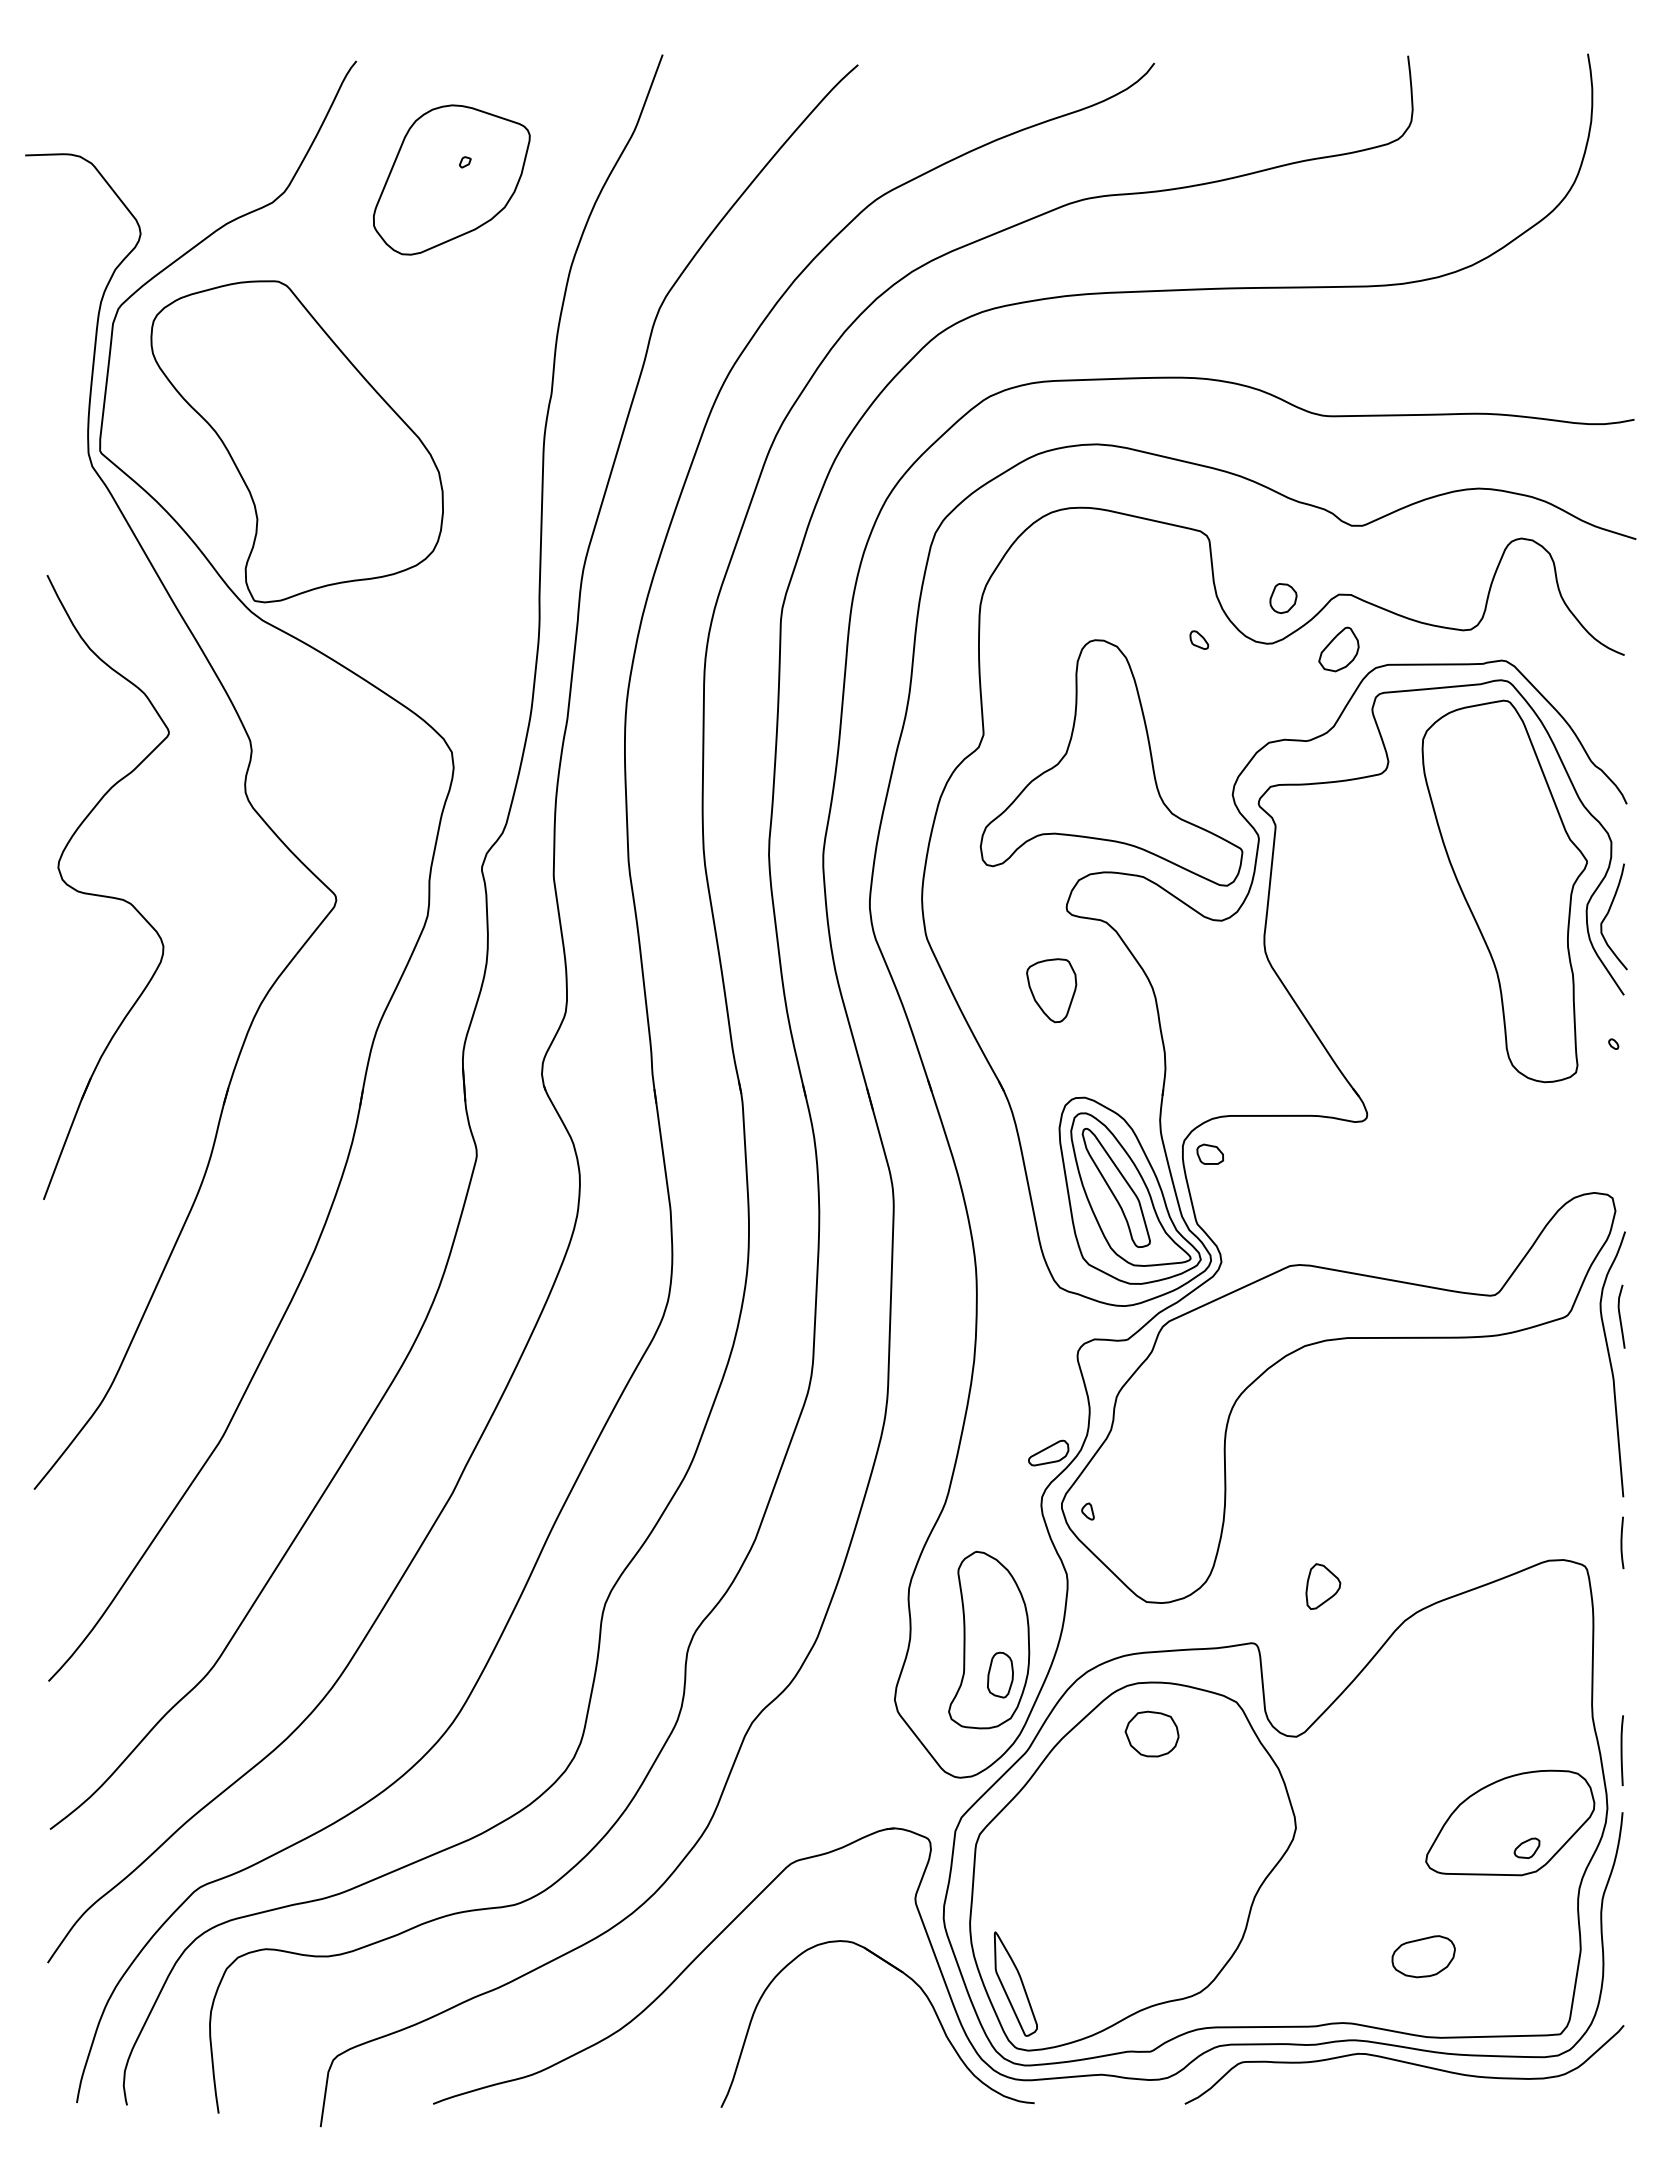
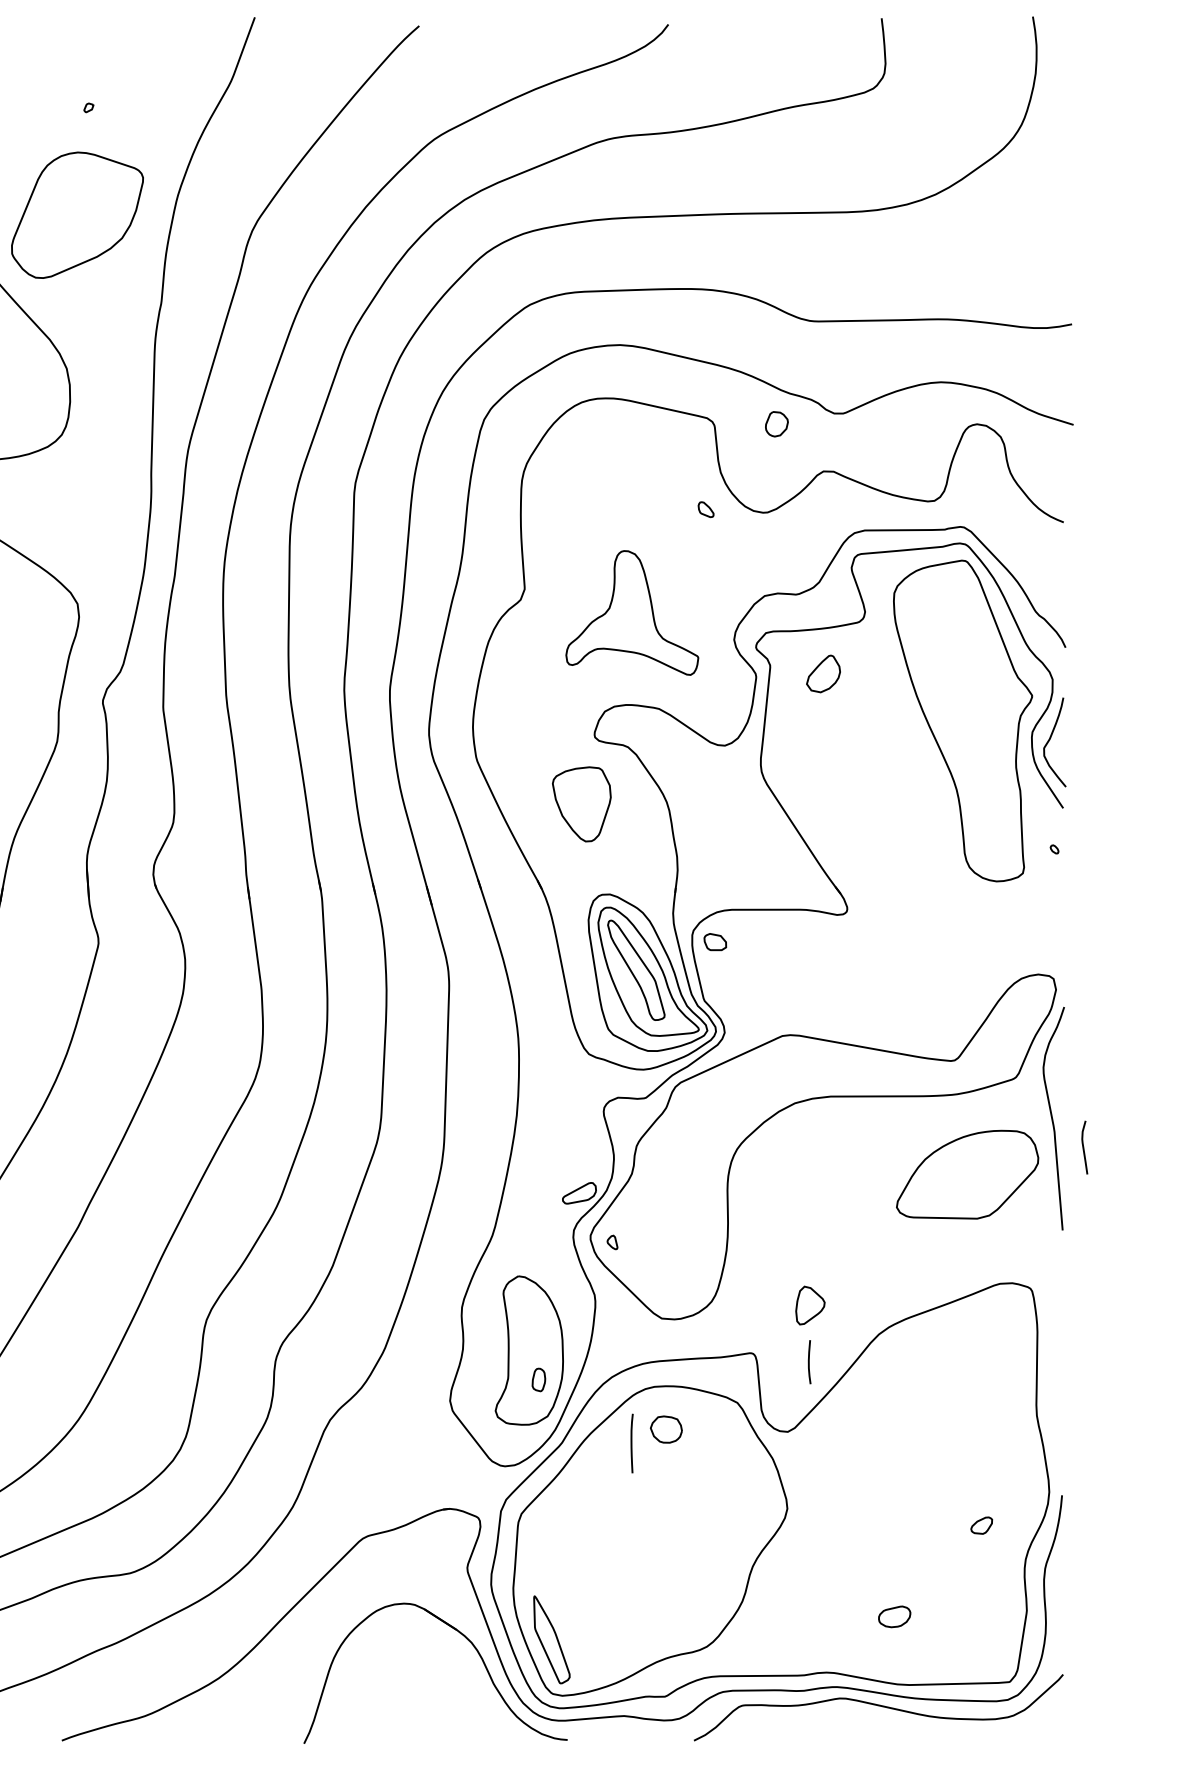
part: (451, 179) -> (77, 214), moved
part: (1283, 598) -> (776, 424), moved
part: (1338, 649) -> (823, 673), moved
part: (1111, 762) -> (632, 612), size x0.6
part: (1051, 990) -> (581, 804), size x1.4
curve: (1620, 1316) -> (1083, 1147), moved
curve: (1622, 1542) -> (809, 1361), moved
part: (1000, 1674) -> (538, 1379), size x0.6
part: (1151, 1733) -> (665, 1429), size x0.7
line: (1621, 1750) -> (631, 1443), moved
part: (1510, 1822) -> (967, 1174), moved
part: (1423, 1956) -> (894, 1616), size x0.6

